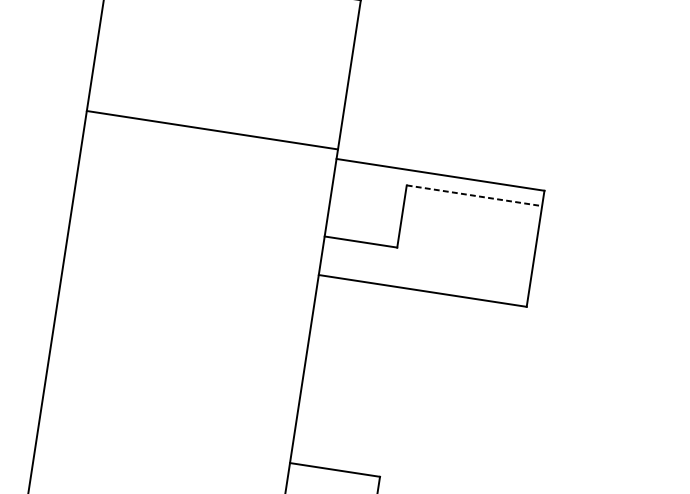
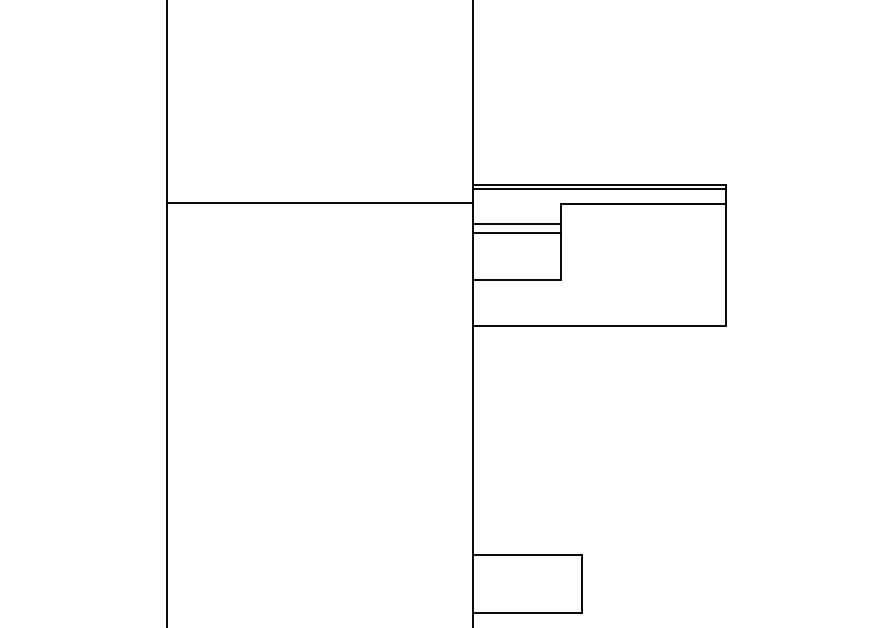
line: (212, 130) -> (319, 202), moved
line: (439, 178) -> (598, 189), added
line: (475, 195) -> (644, 203), dashed -> solid
line: (367, 196) -> (516, 224), added
line: (366, 204) -> (516, 233), added

